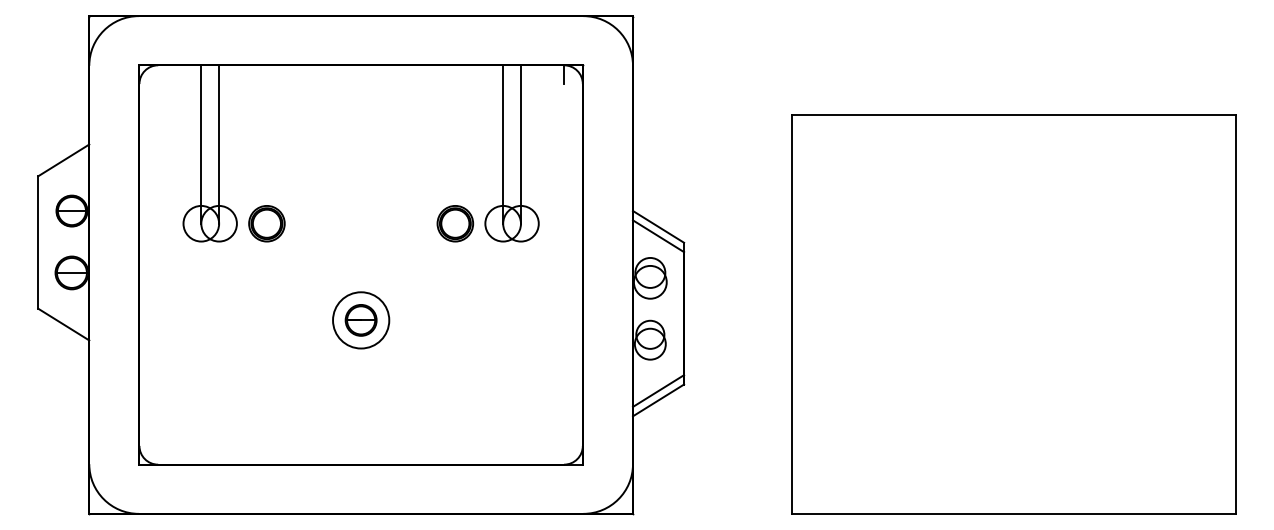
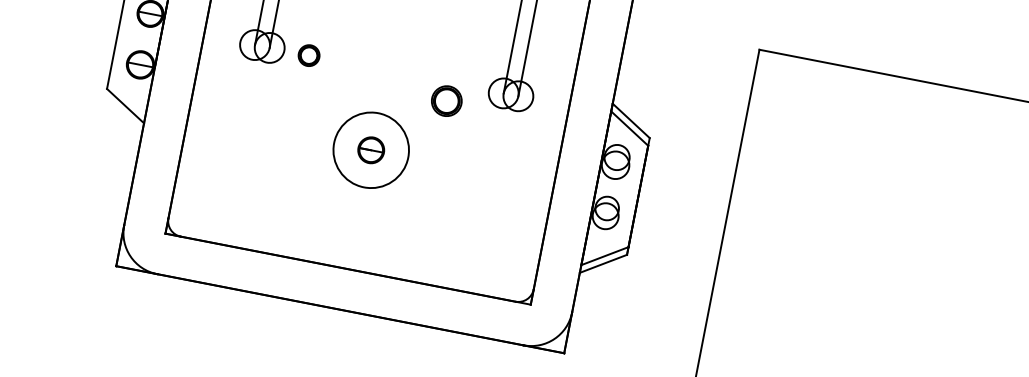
part: (266, 223) -> (308, 55), size x0.7
part: (455, 223) -> (446, 100), moved
circle: (361, 320) -> (371, 150), size x1.6

